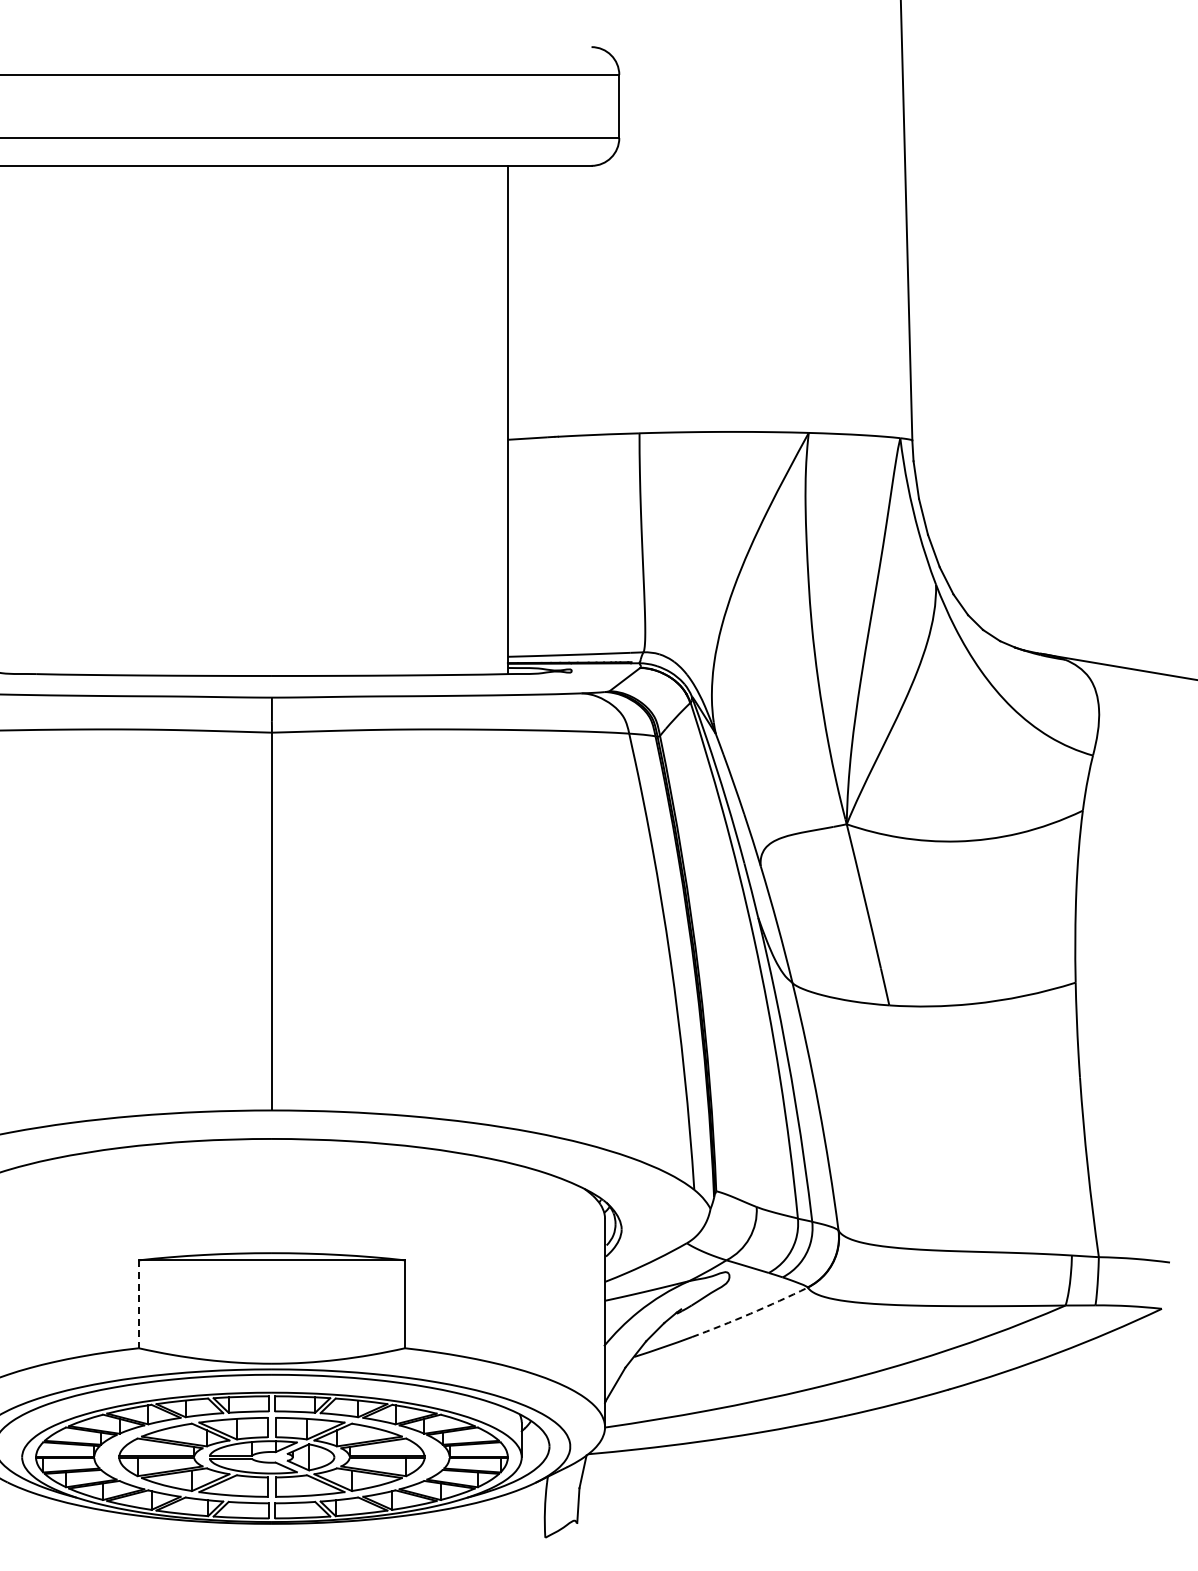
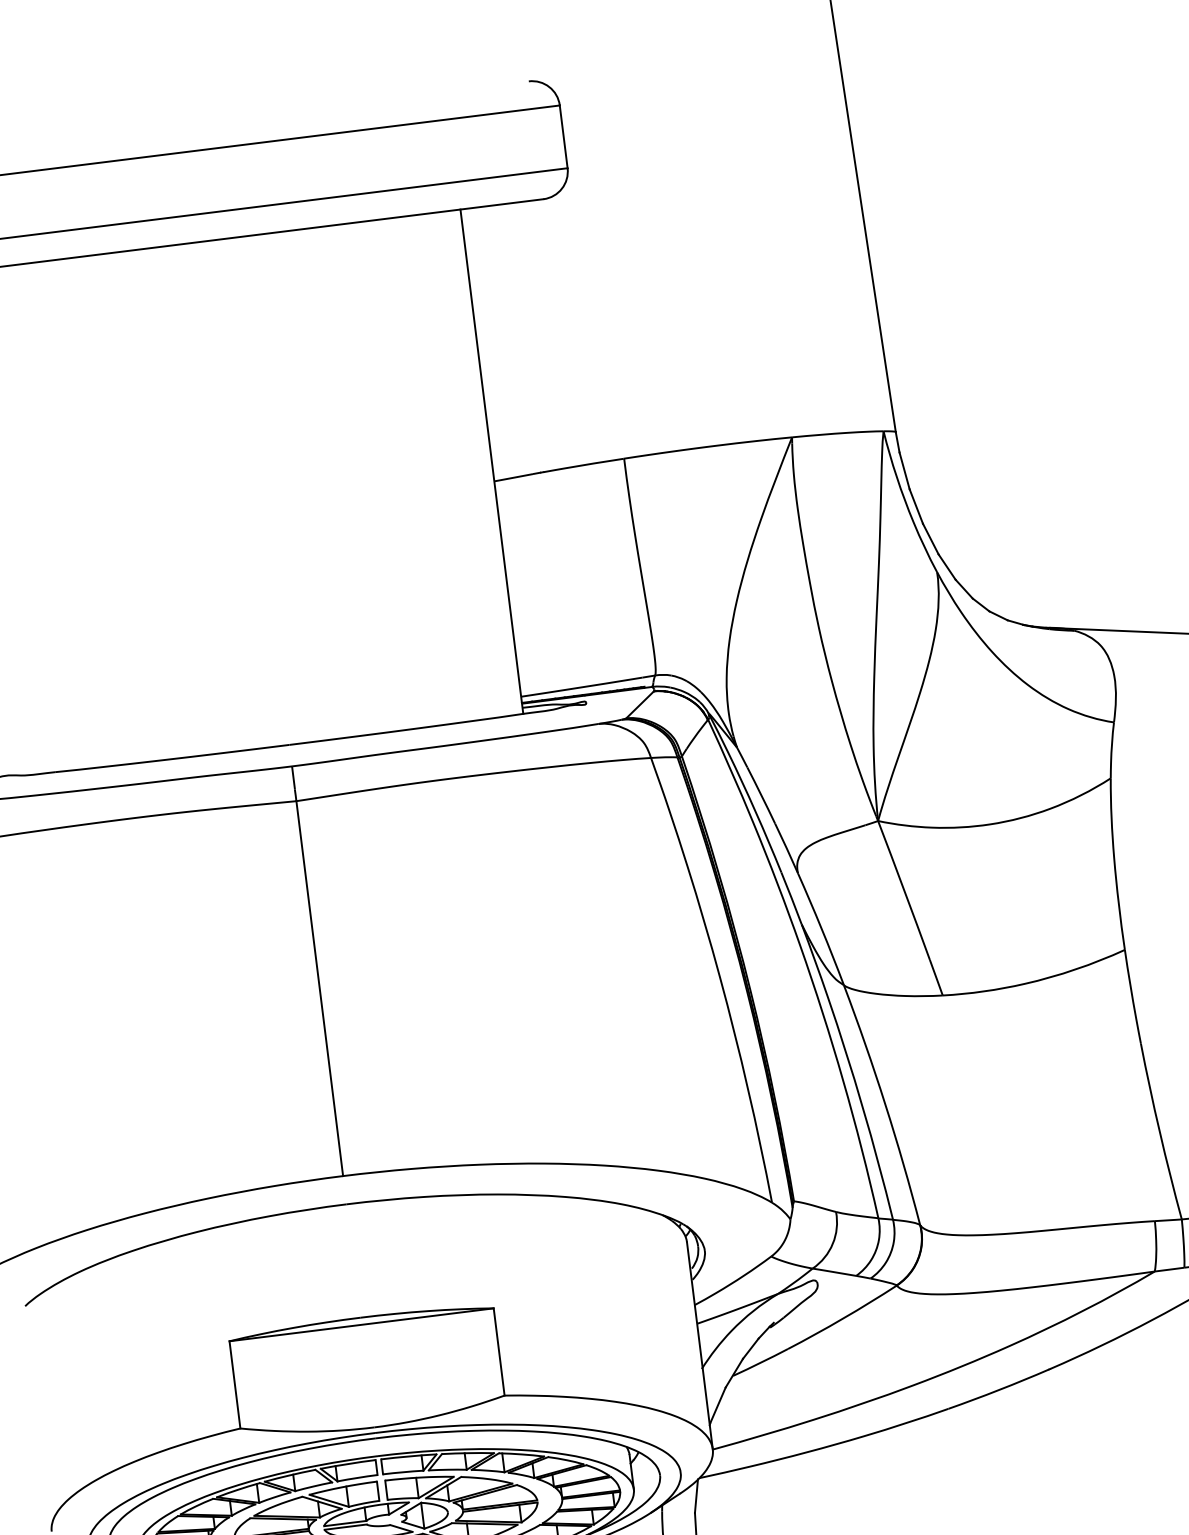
line: (138, 1304) -> (234, 1385), dashed -> solid
arc: (750, 1313) -> (843, 1318), dashed -> solid

